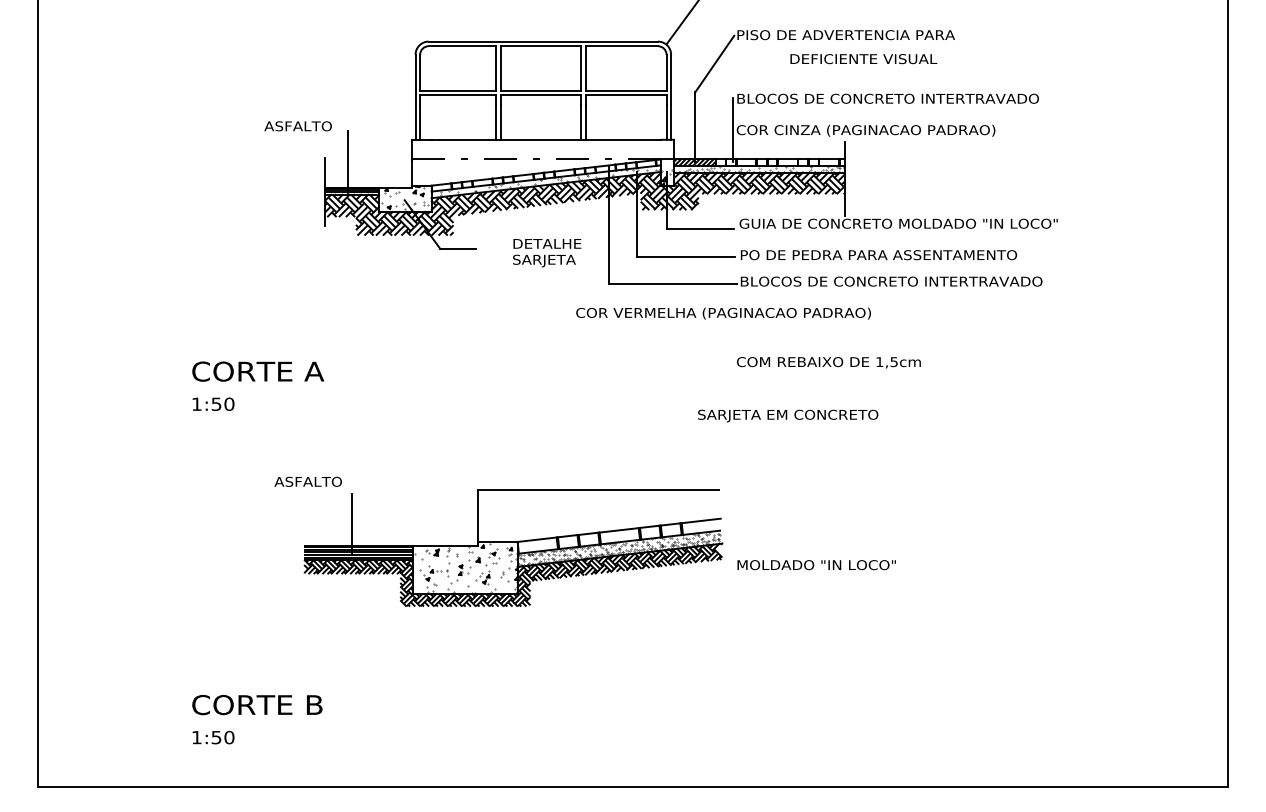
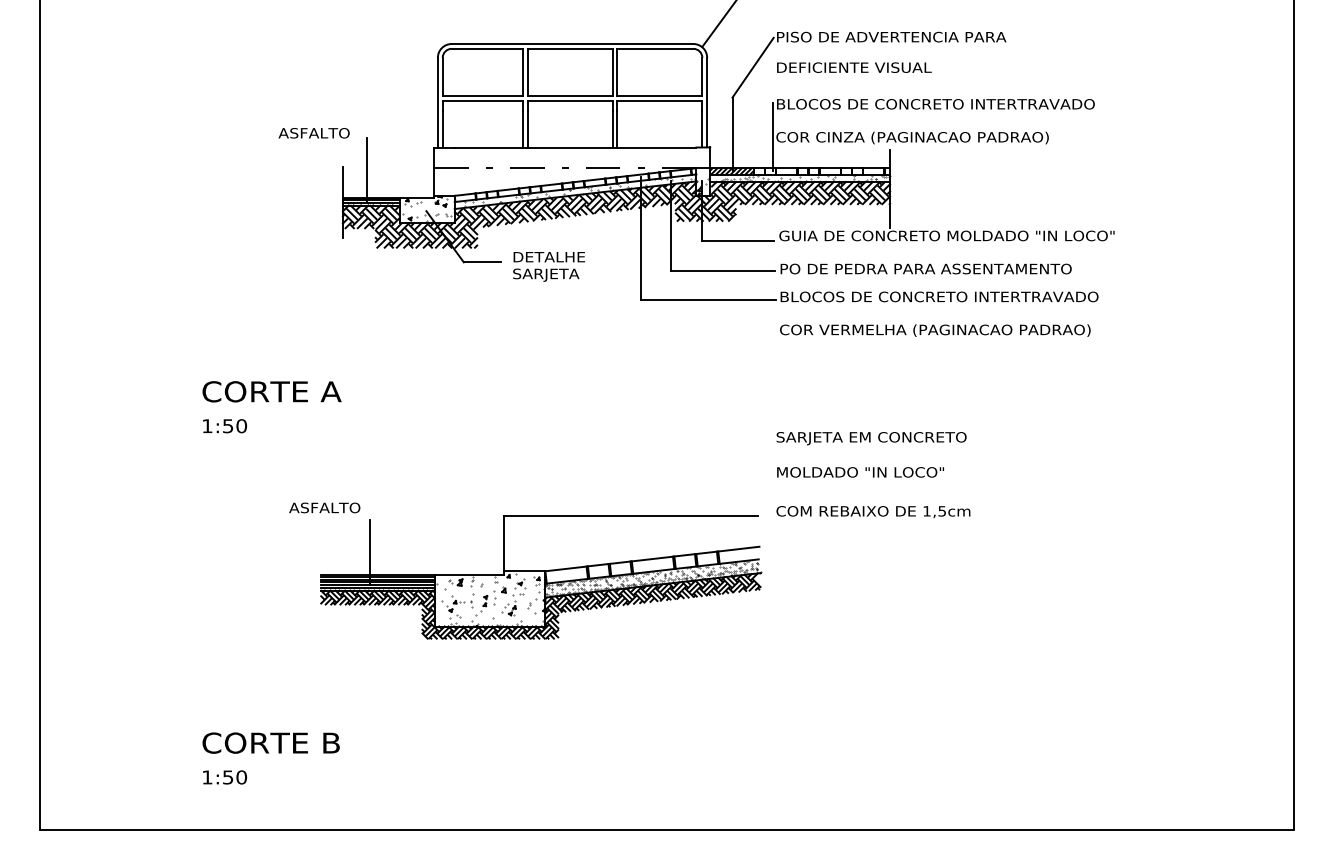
text: (863, 59) -> (854, 68), moved
text: (547, 253) -> (549, 267), moved
text: (723, 313) -> (935, 330), moved
text: (828, 362) -> (873, 511), moved
text: (788, 415) -> (871, 438), moved
text: (816, 565) -> (860, 472), moved

